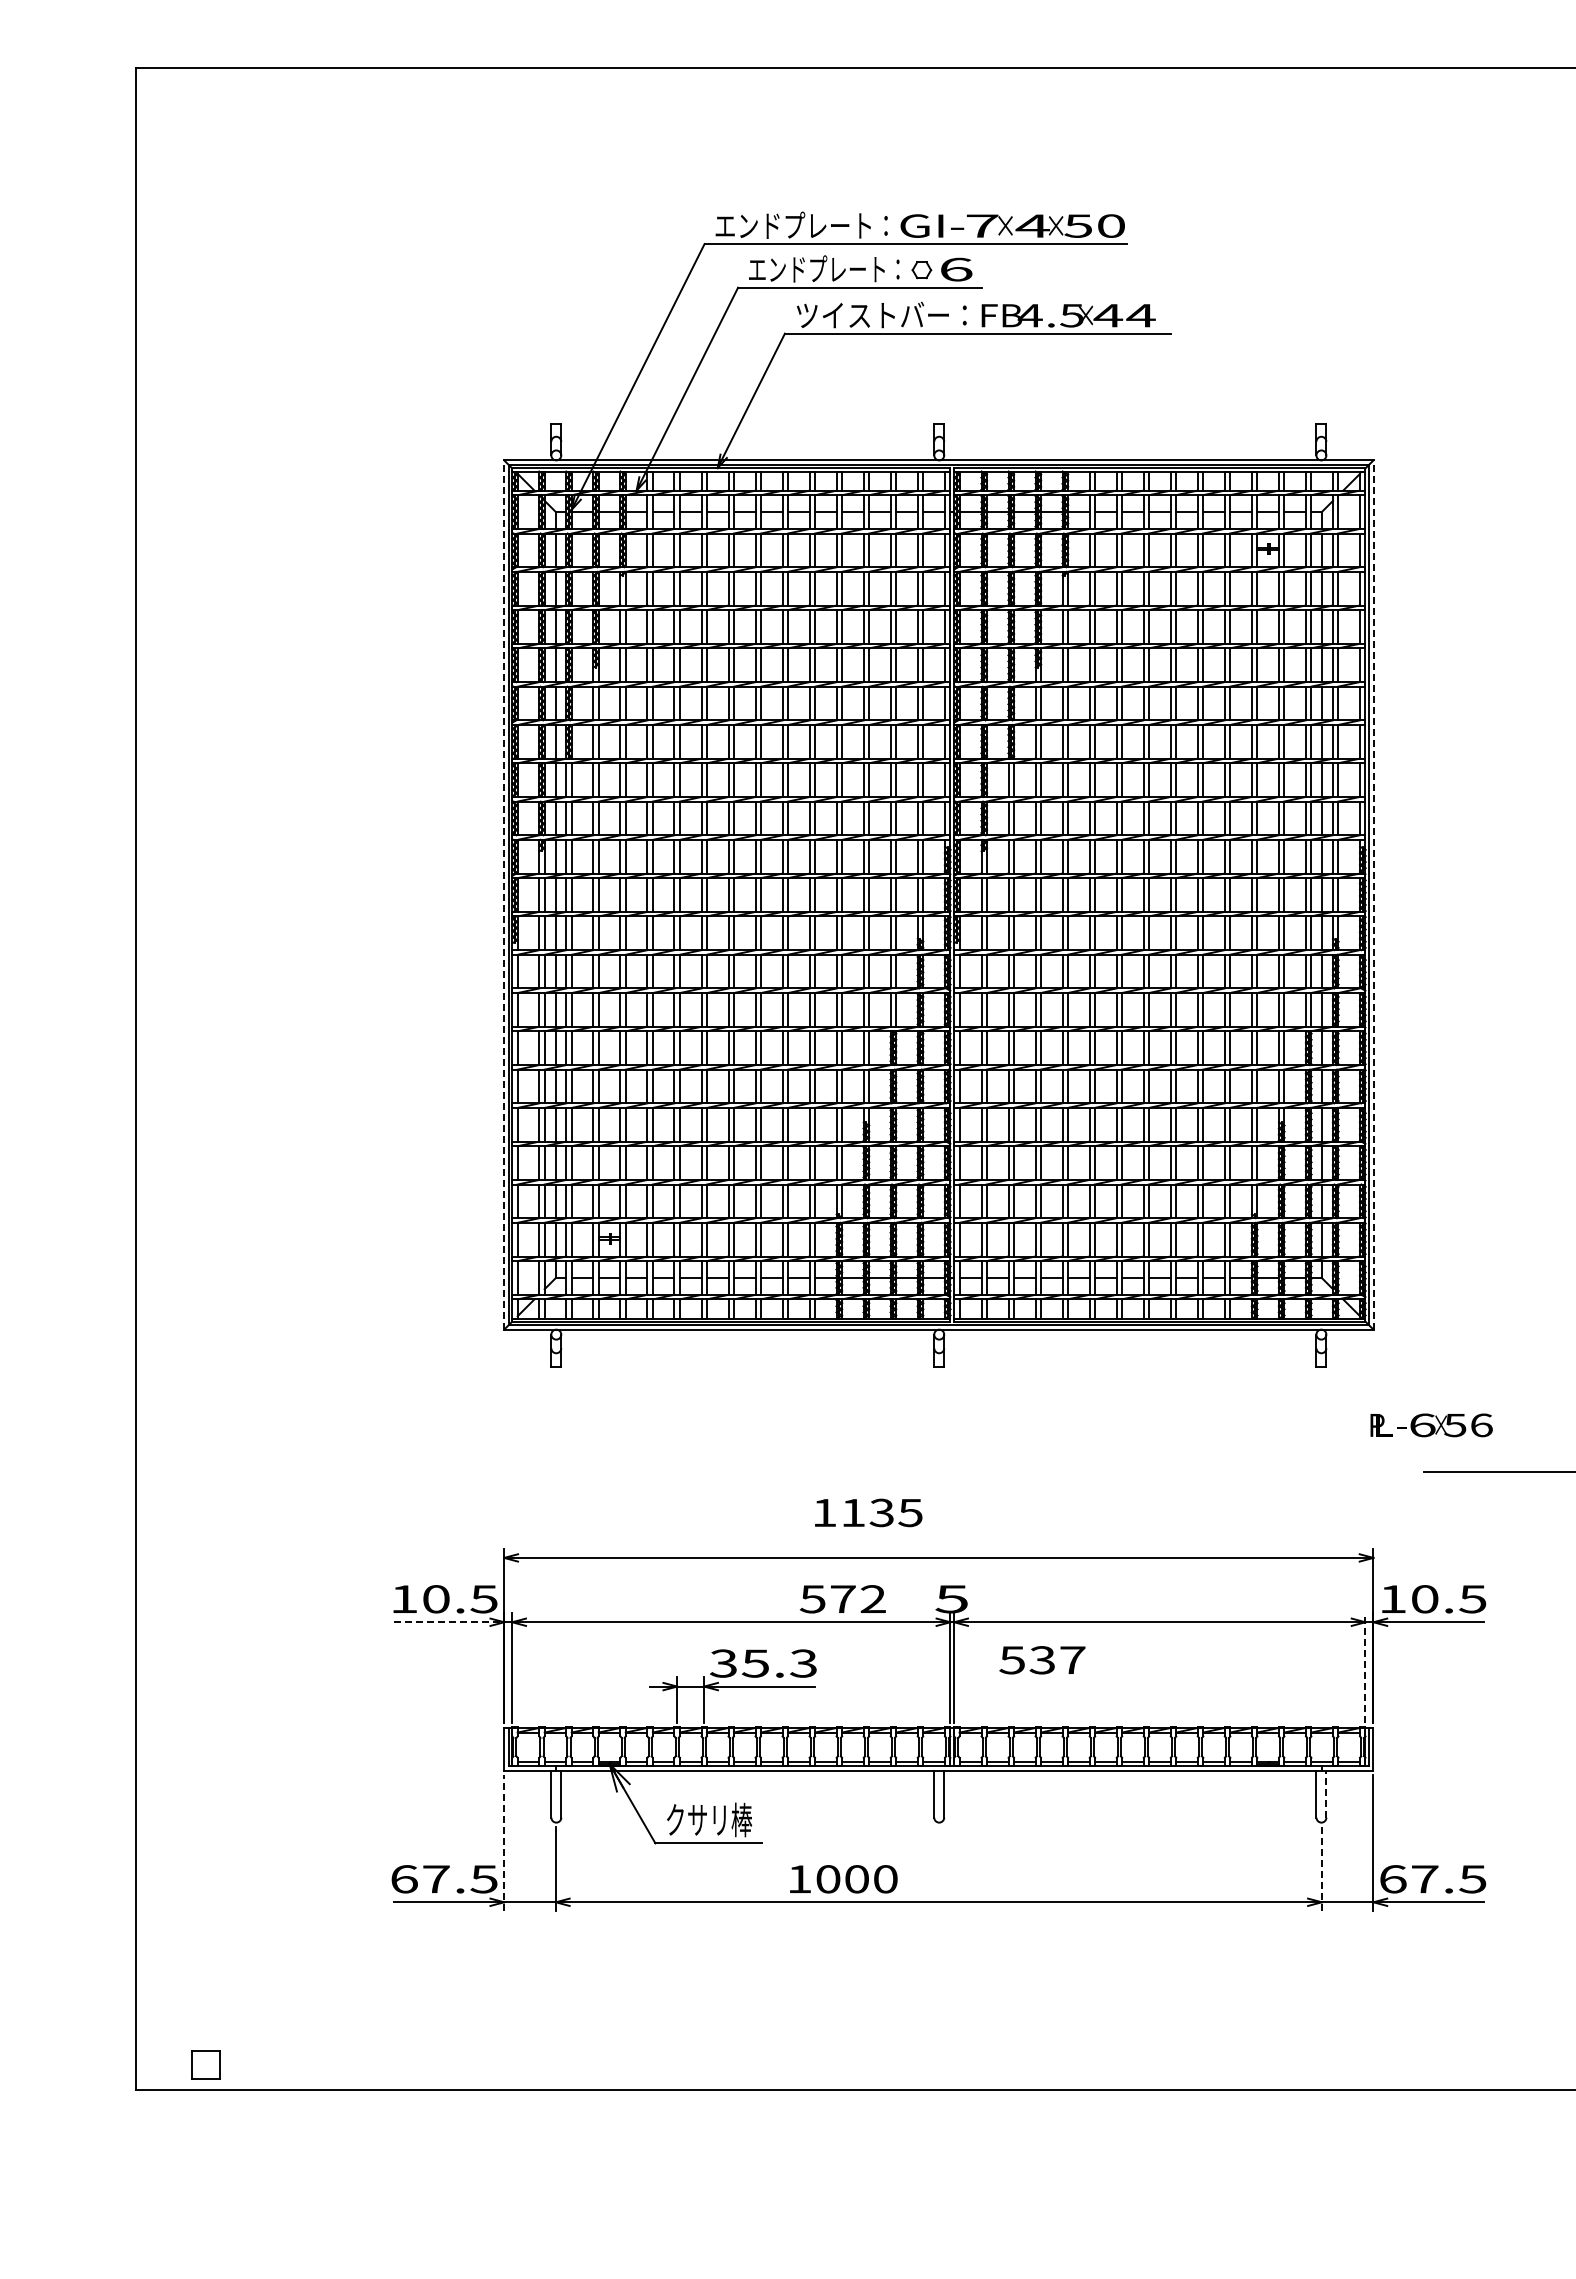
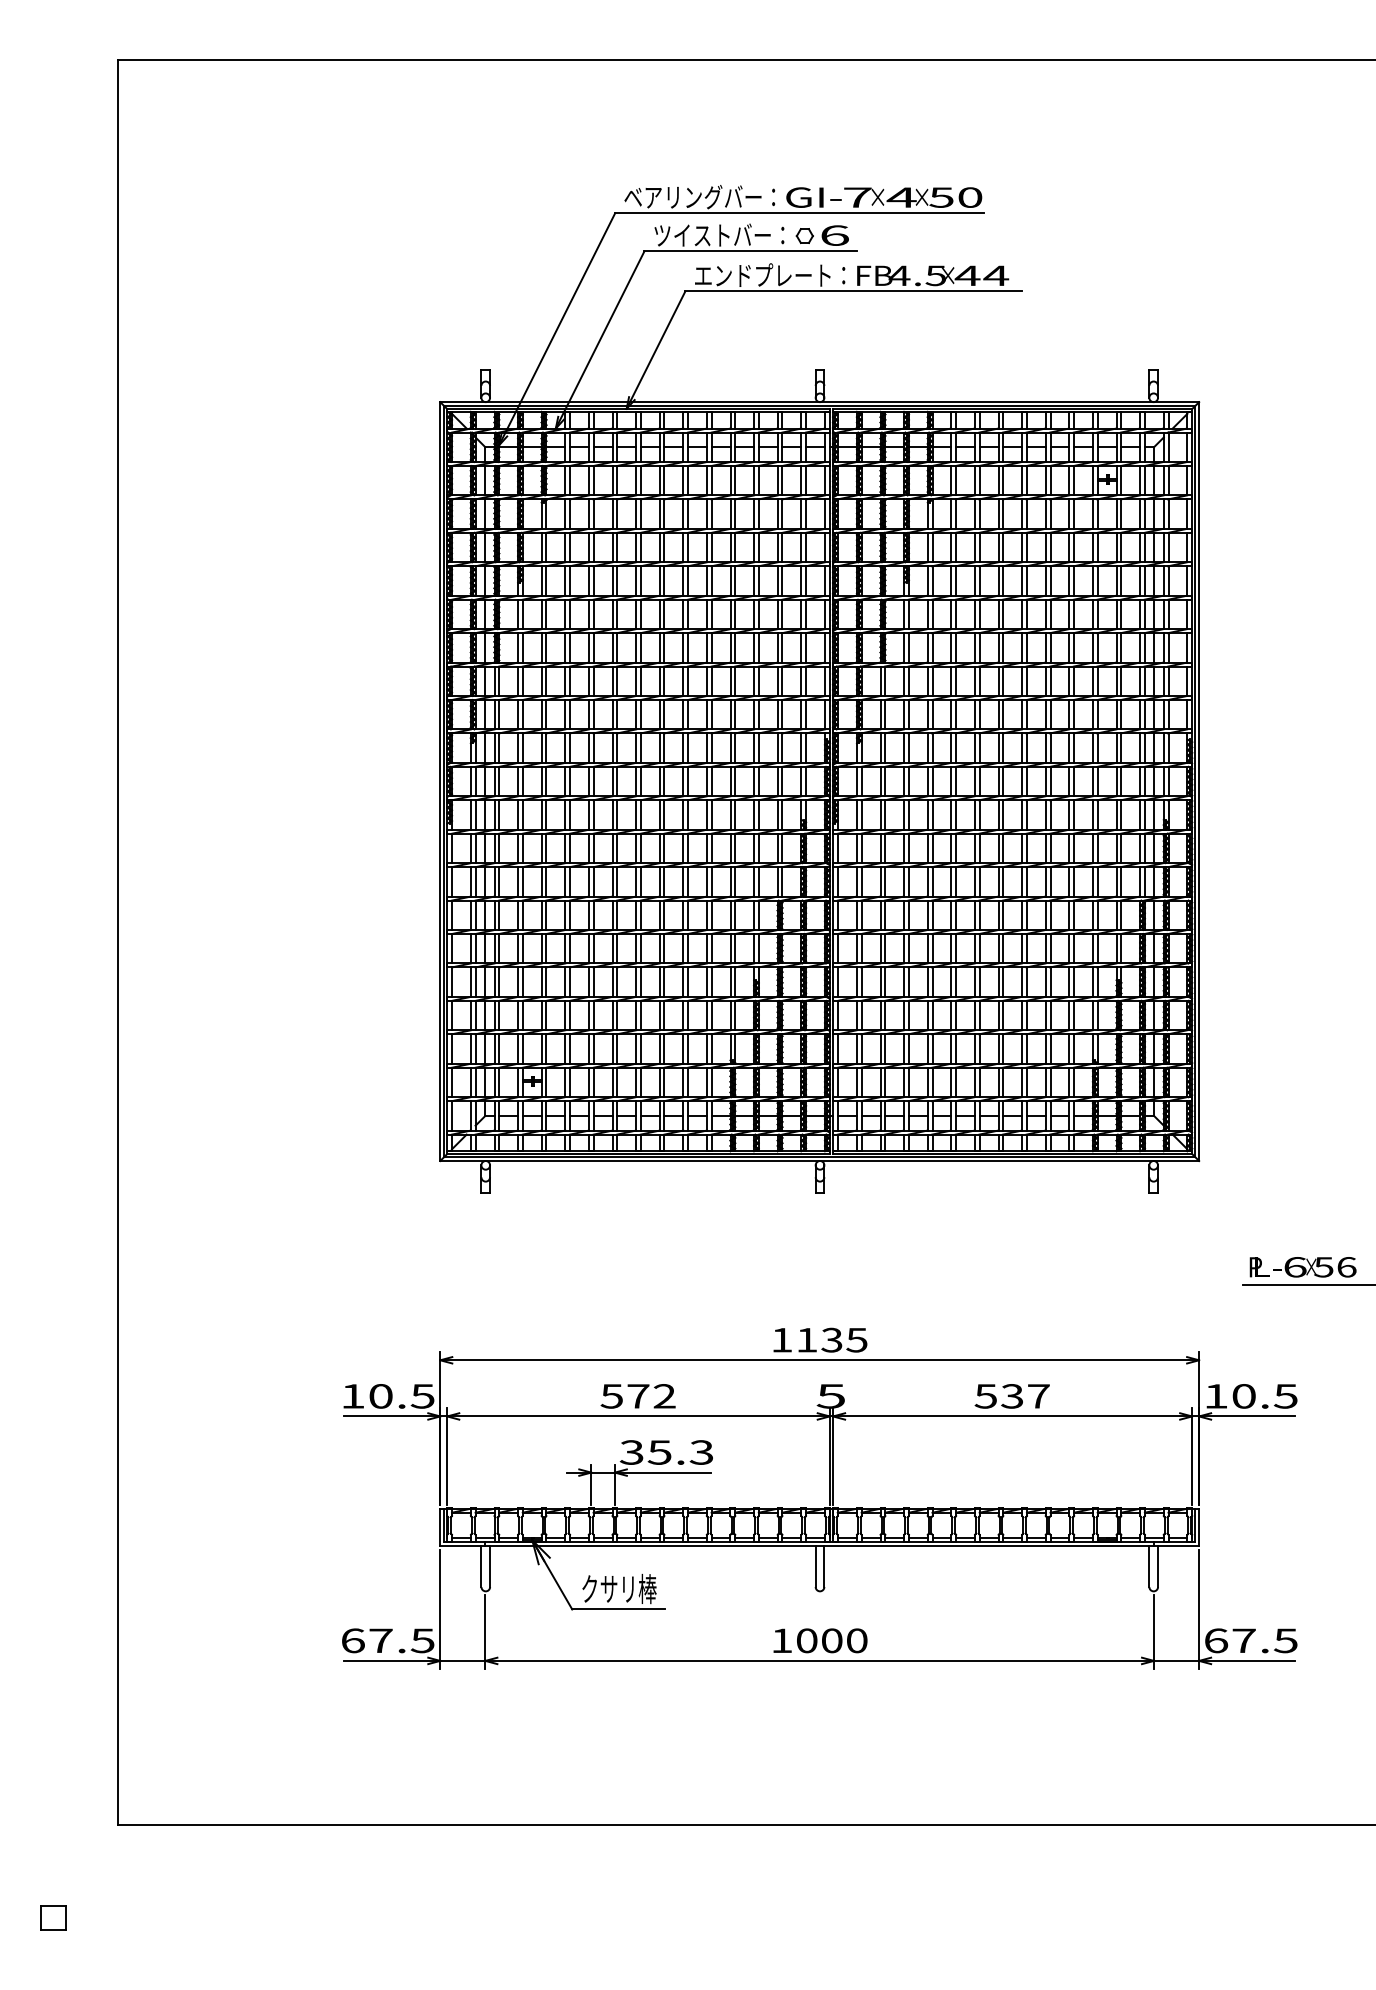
text: (793, 225) -> (692, 197), エンドプレート： -> ベアリングバー：
text: (824, 268) -> (719, 234), エンドプレート： -> ツイストバー：
text: (882, 314) -> (770, 274), ツイストバー： -> エンドプレート：
line: (504, 895) -> (440, 781), dashed -> solid
line: (1373, 895) -> (1199, 781), dashed -> solid
text: (1431, 1425) -> (1303, 1267), moved
text: (868, 1512) -> (820, 1339), moved
text: (842, 1599) -> (637, 1396), moved
line: (449, 1622) -> (392, 1416), dashed -> solid
text: (1042, 1660) -> (1012, 1396), moved
line: (1365, 1667) -> (1192, 1455), dashed -> solid
line: (1326, 1793) -> (1158, 1565), dashed -> solid
line: (504, 1842) -> (440, 1608), dashed -> solid
line: (1321, 1868) -> (1153, 1631), dashed -> solid
text: (843, 1879) -> (820, 1641), moved
part: (205, 2064) -> (52, 1917), moved

